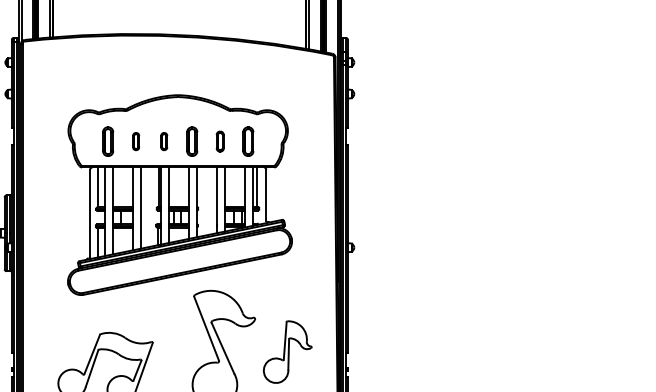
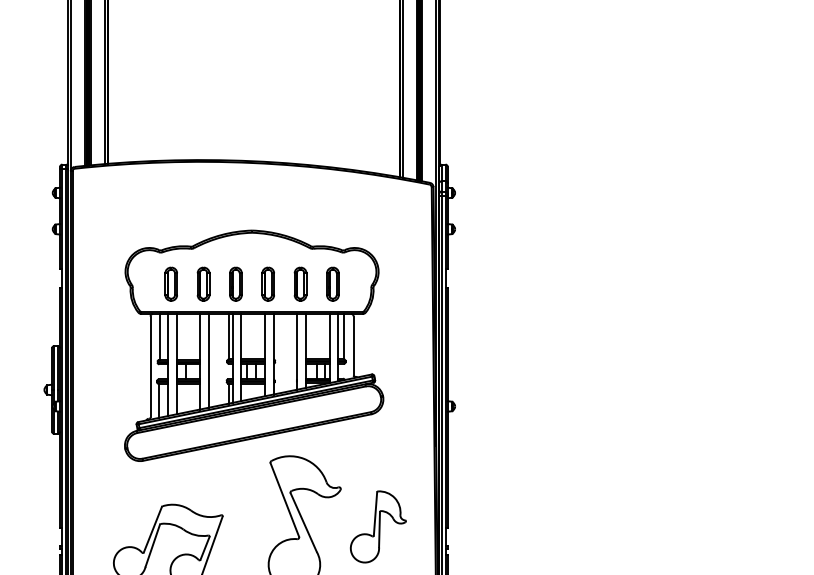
part: (136, 141) -> (203, 283), size x1.67
part: (163, 141) -> (235, 283), size x1.67
part: (220, 141) -> (300, 283), size x1.43

